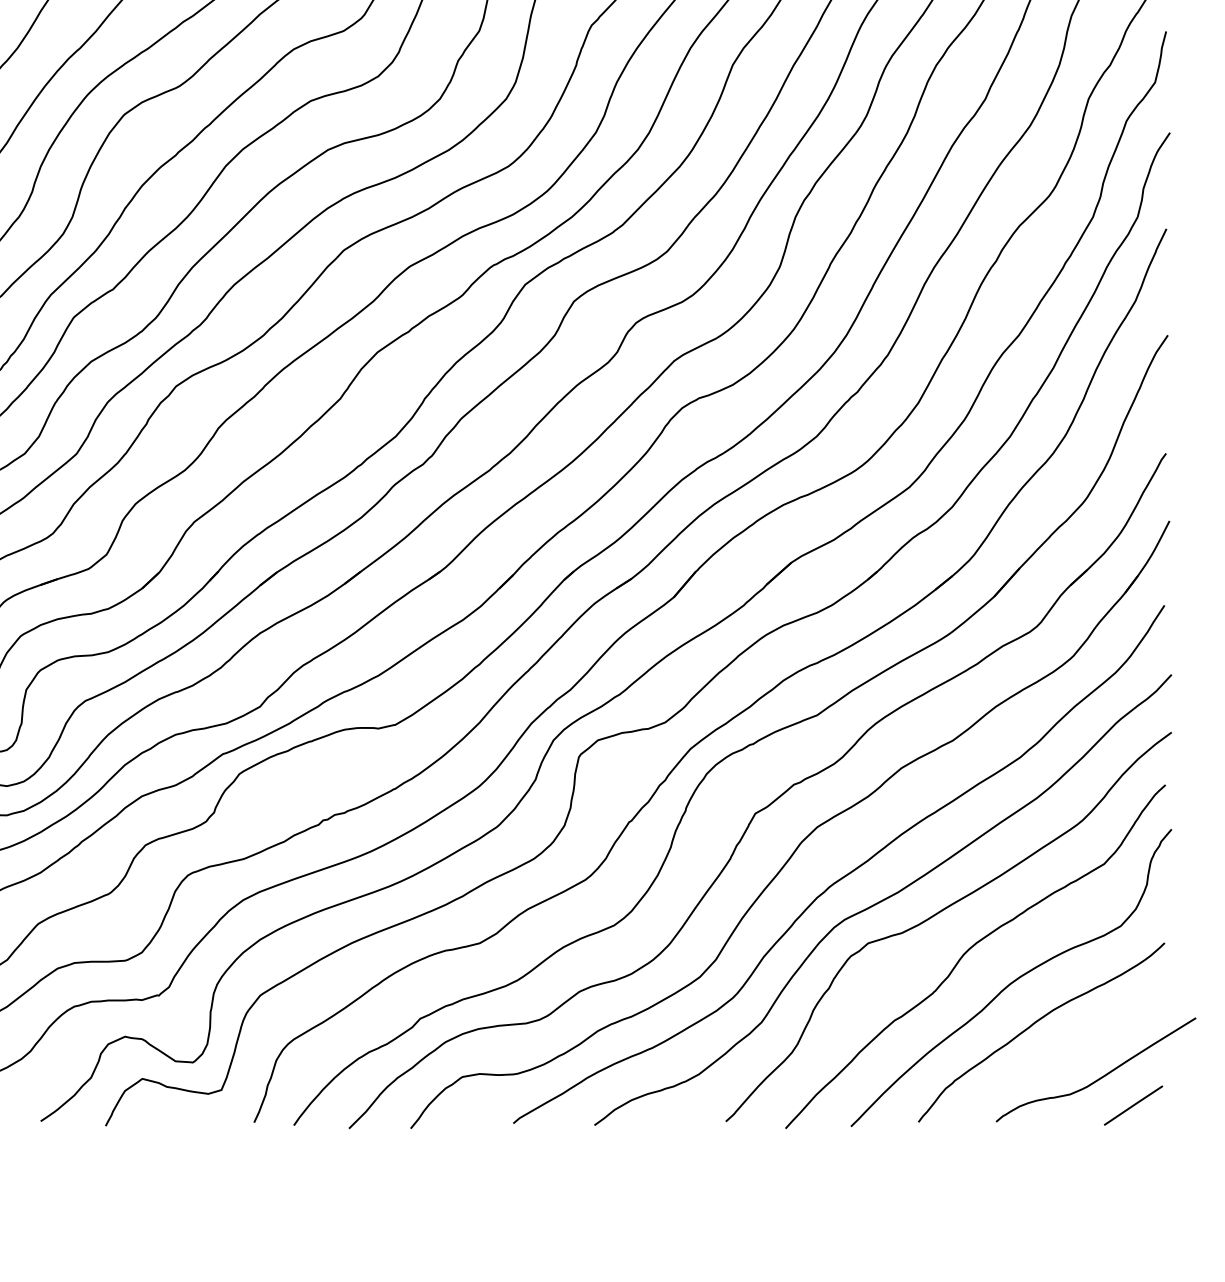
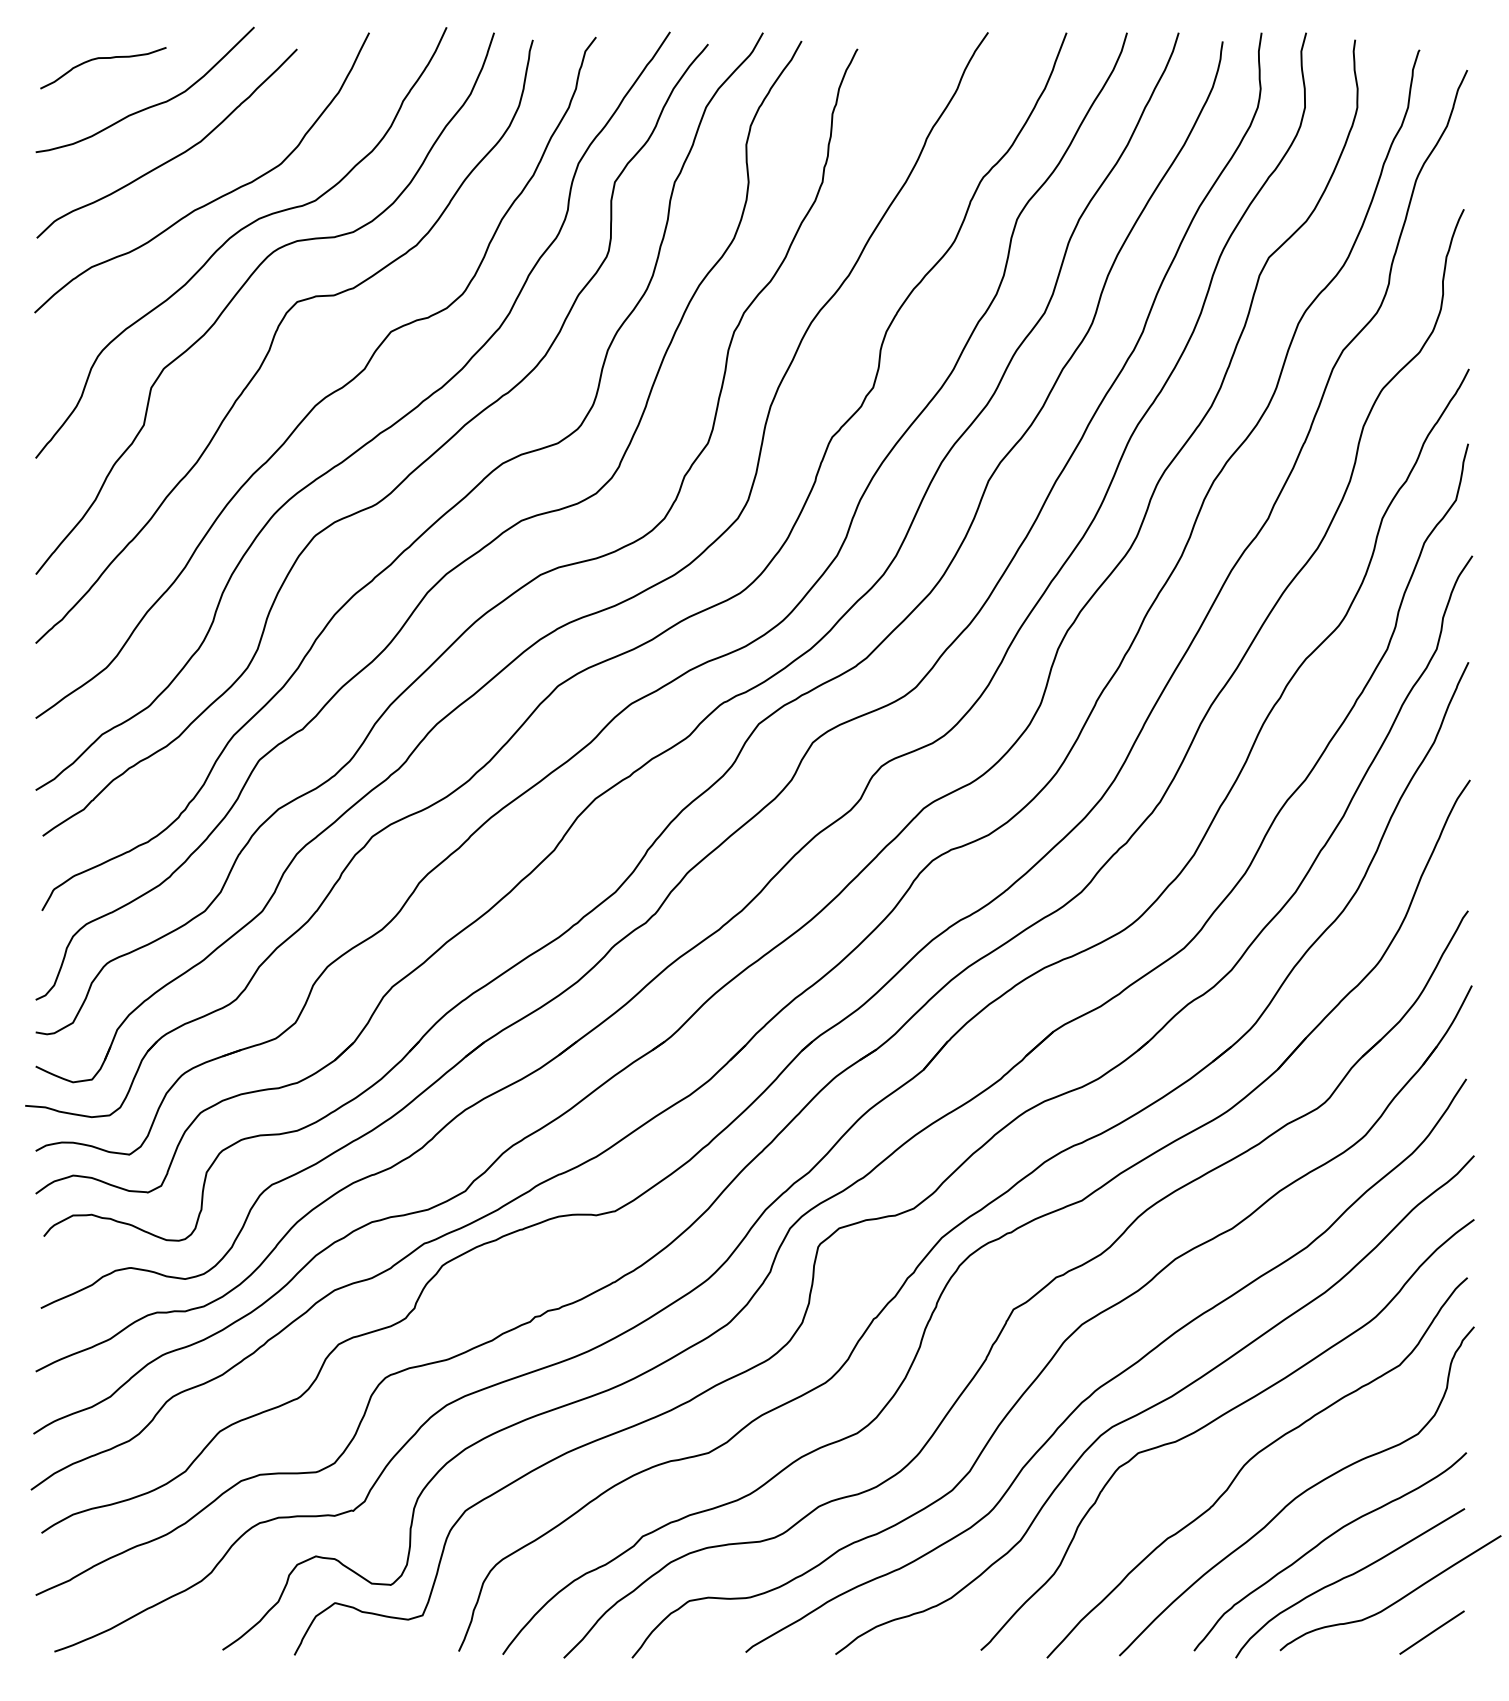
curve: (1058, 1055) -> (1348, 1577), added

